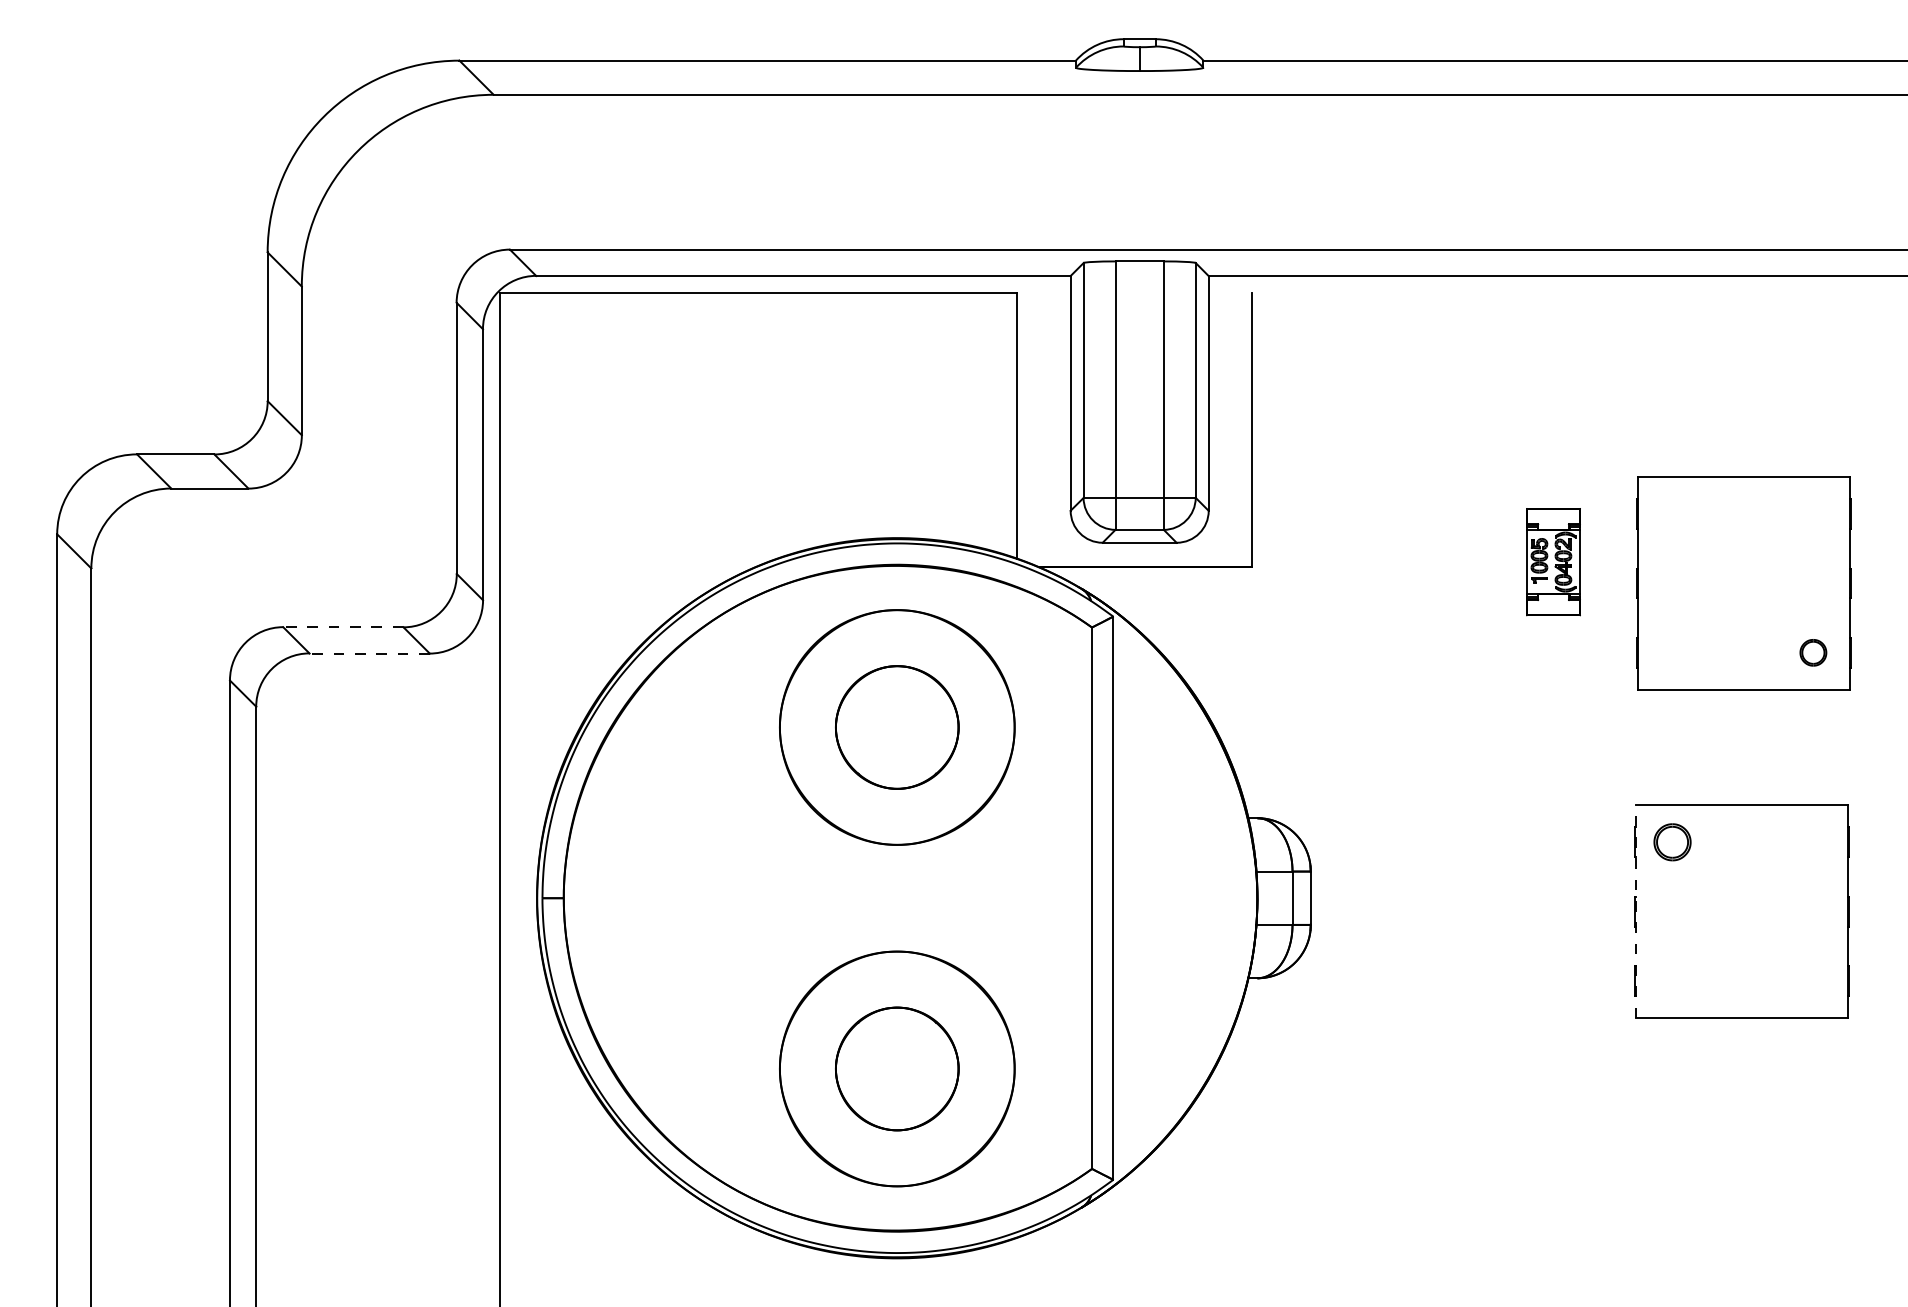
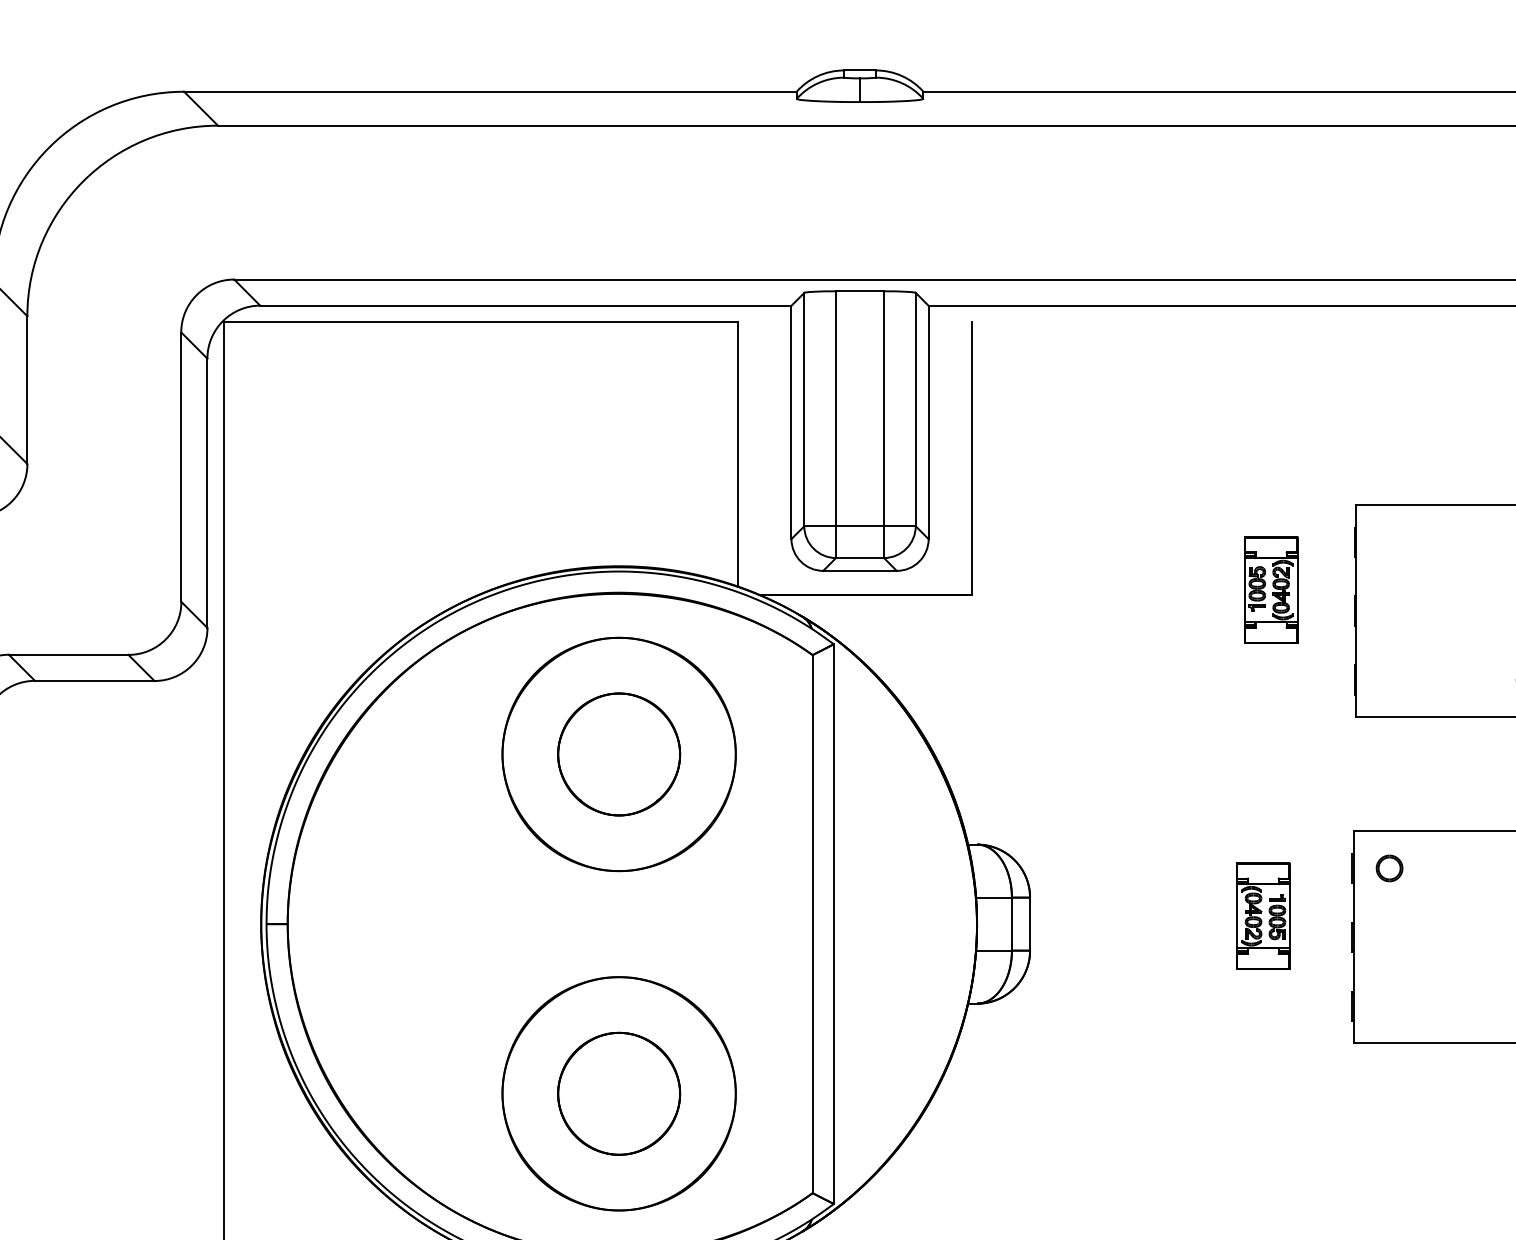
line: (342, 627) -> (67, 655), dashed -> solid
line: (369, 653) -> (94, 680), dashed -> solid
part: (1672, 841) -> (1389, 867), size x0.71
part: (1545, 890) -> (1263, 916), added
line: (1636, 911) -> (1353, 937), dashed -> solid

